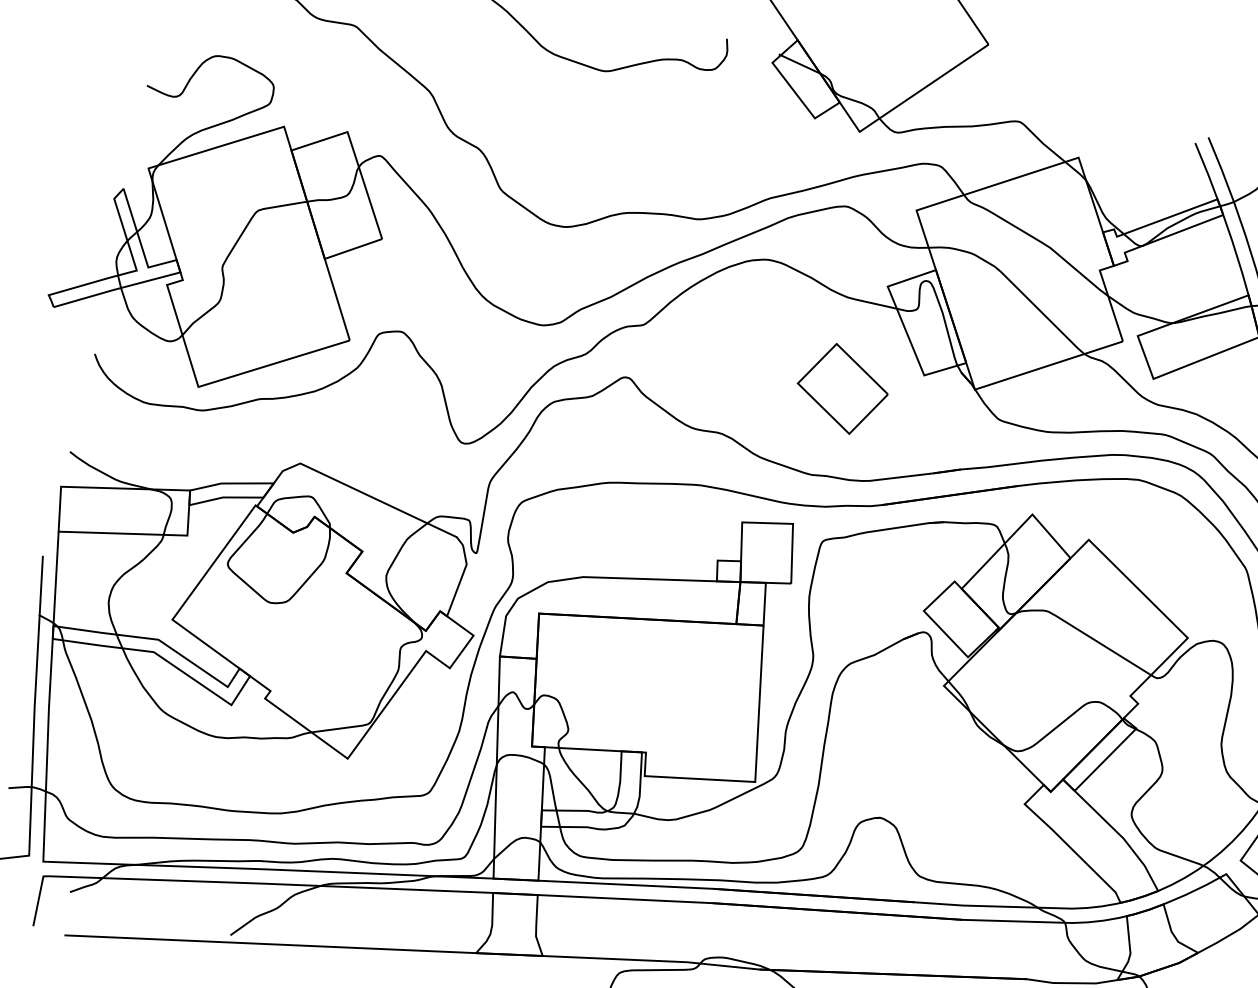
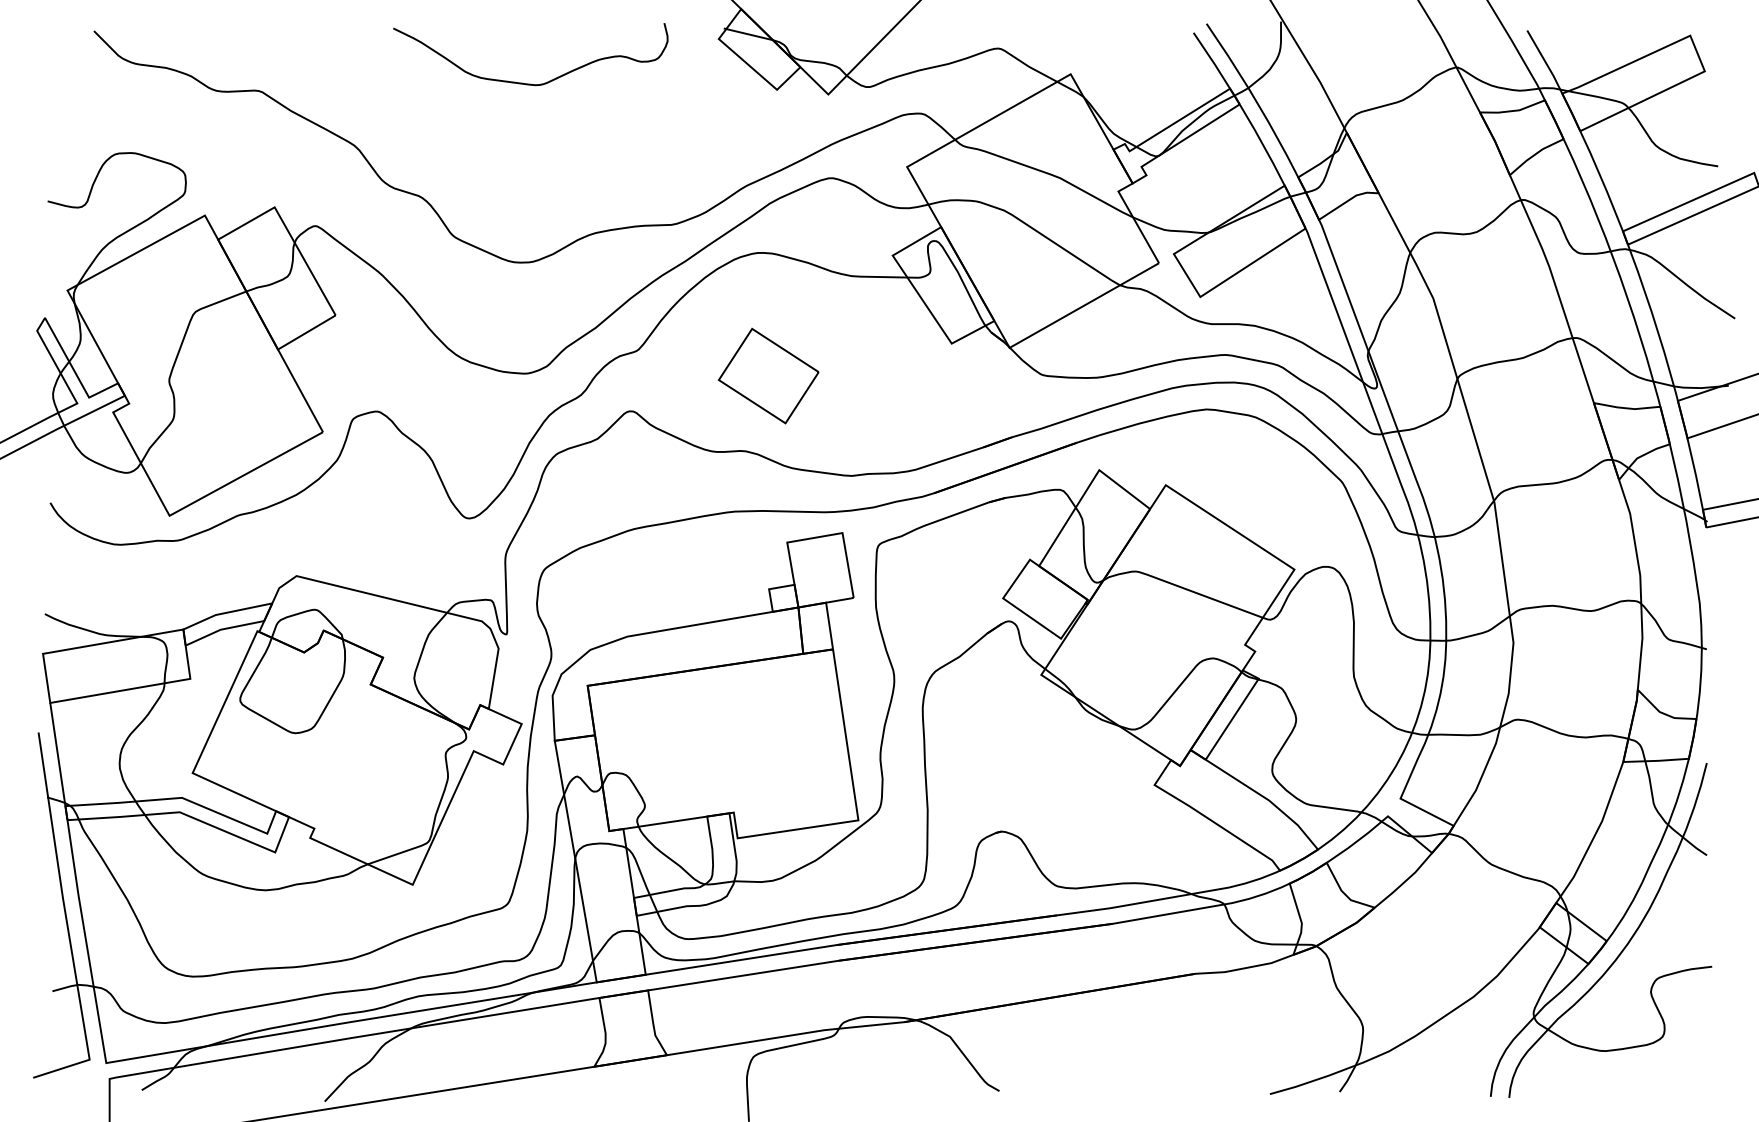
part: (842, 389) -> (768, 376), moved

